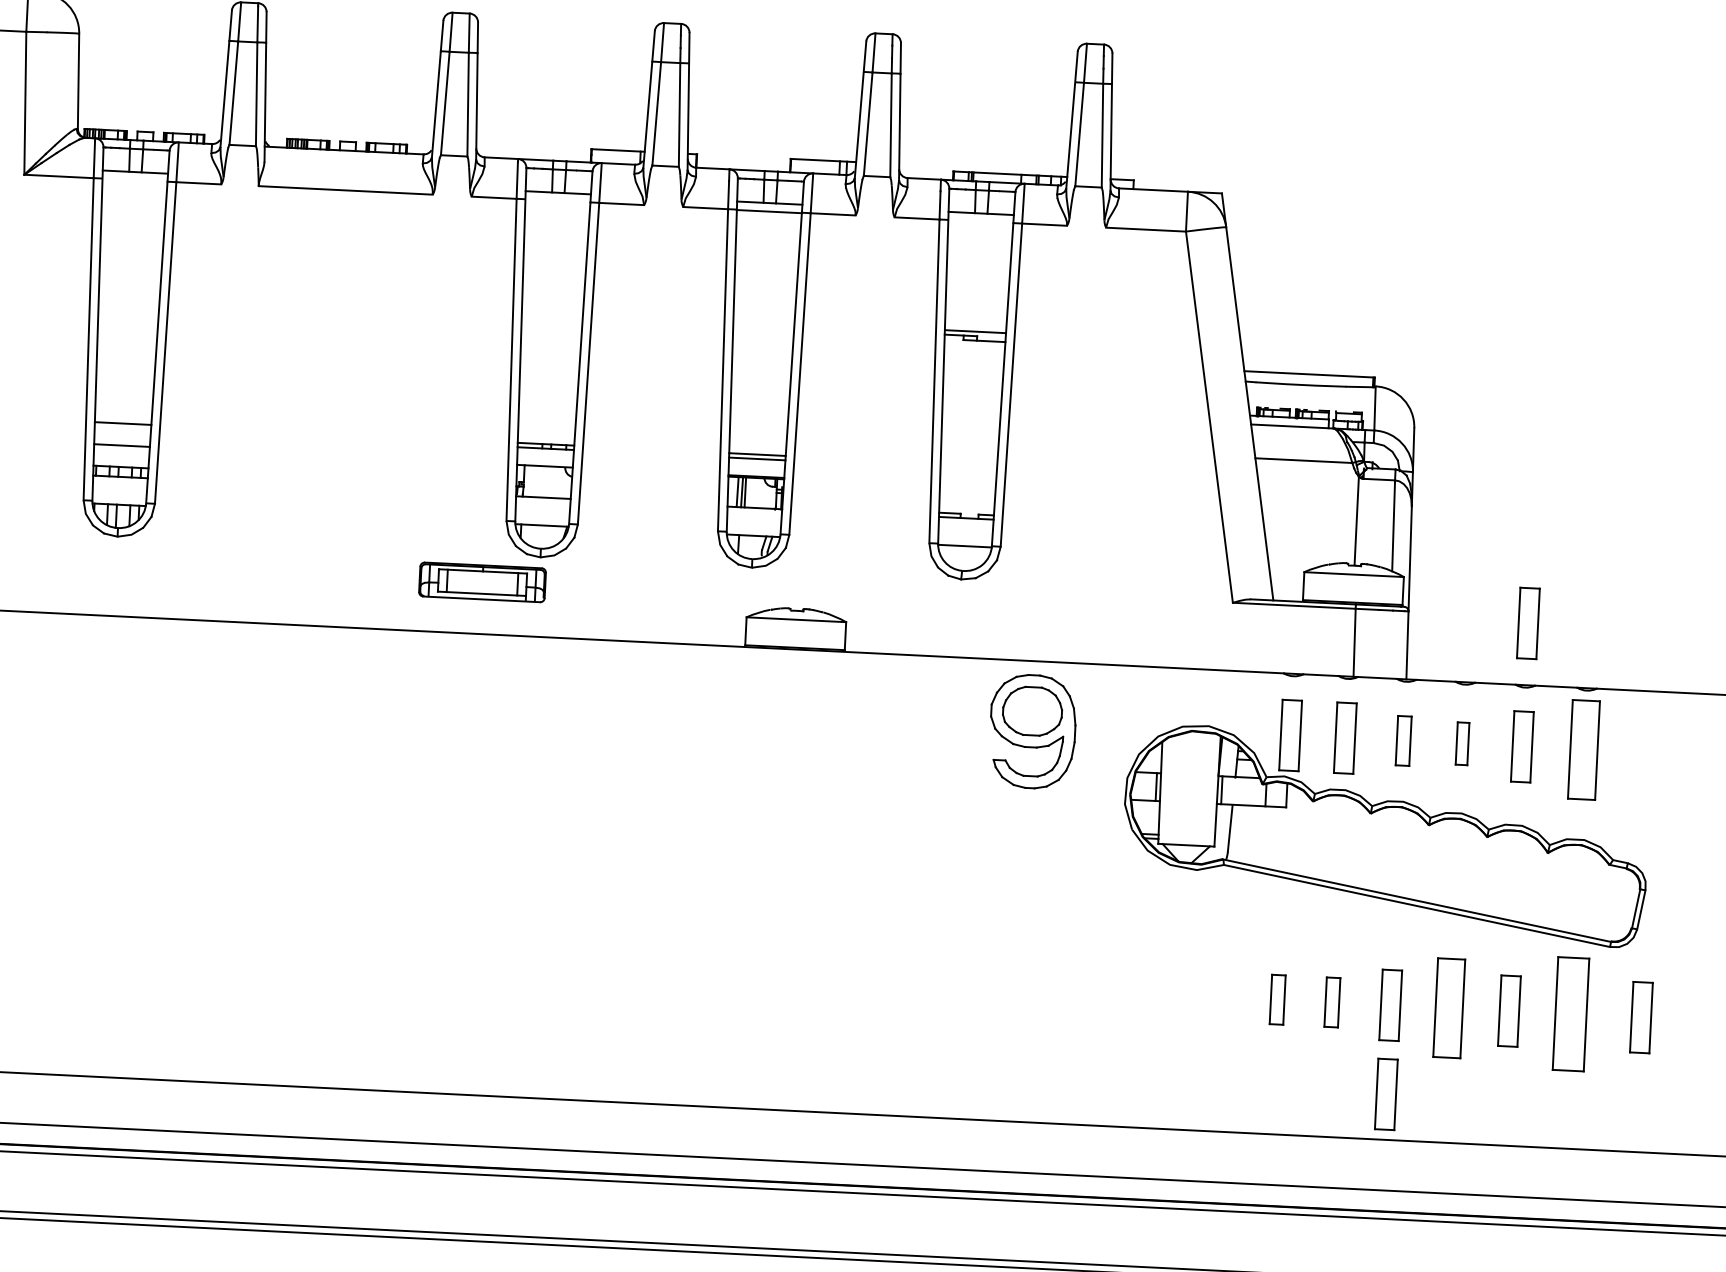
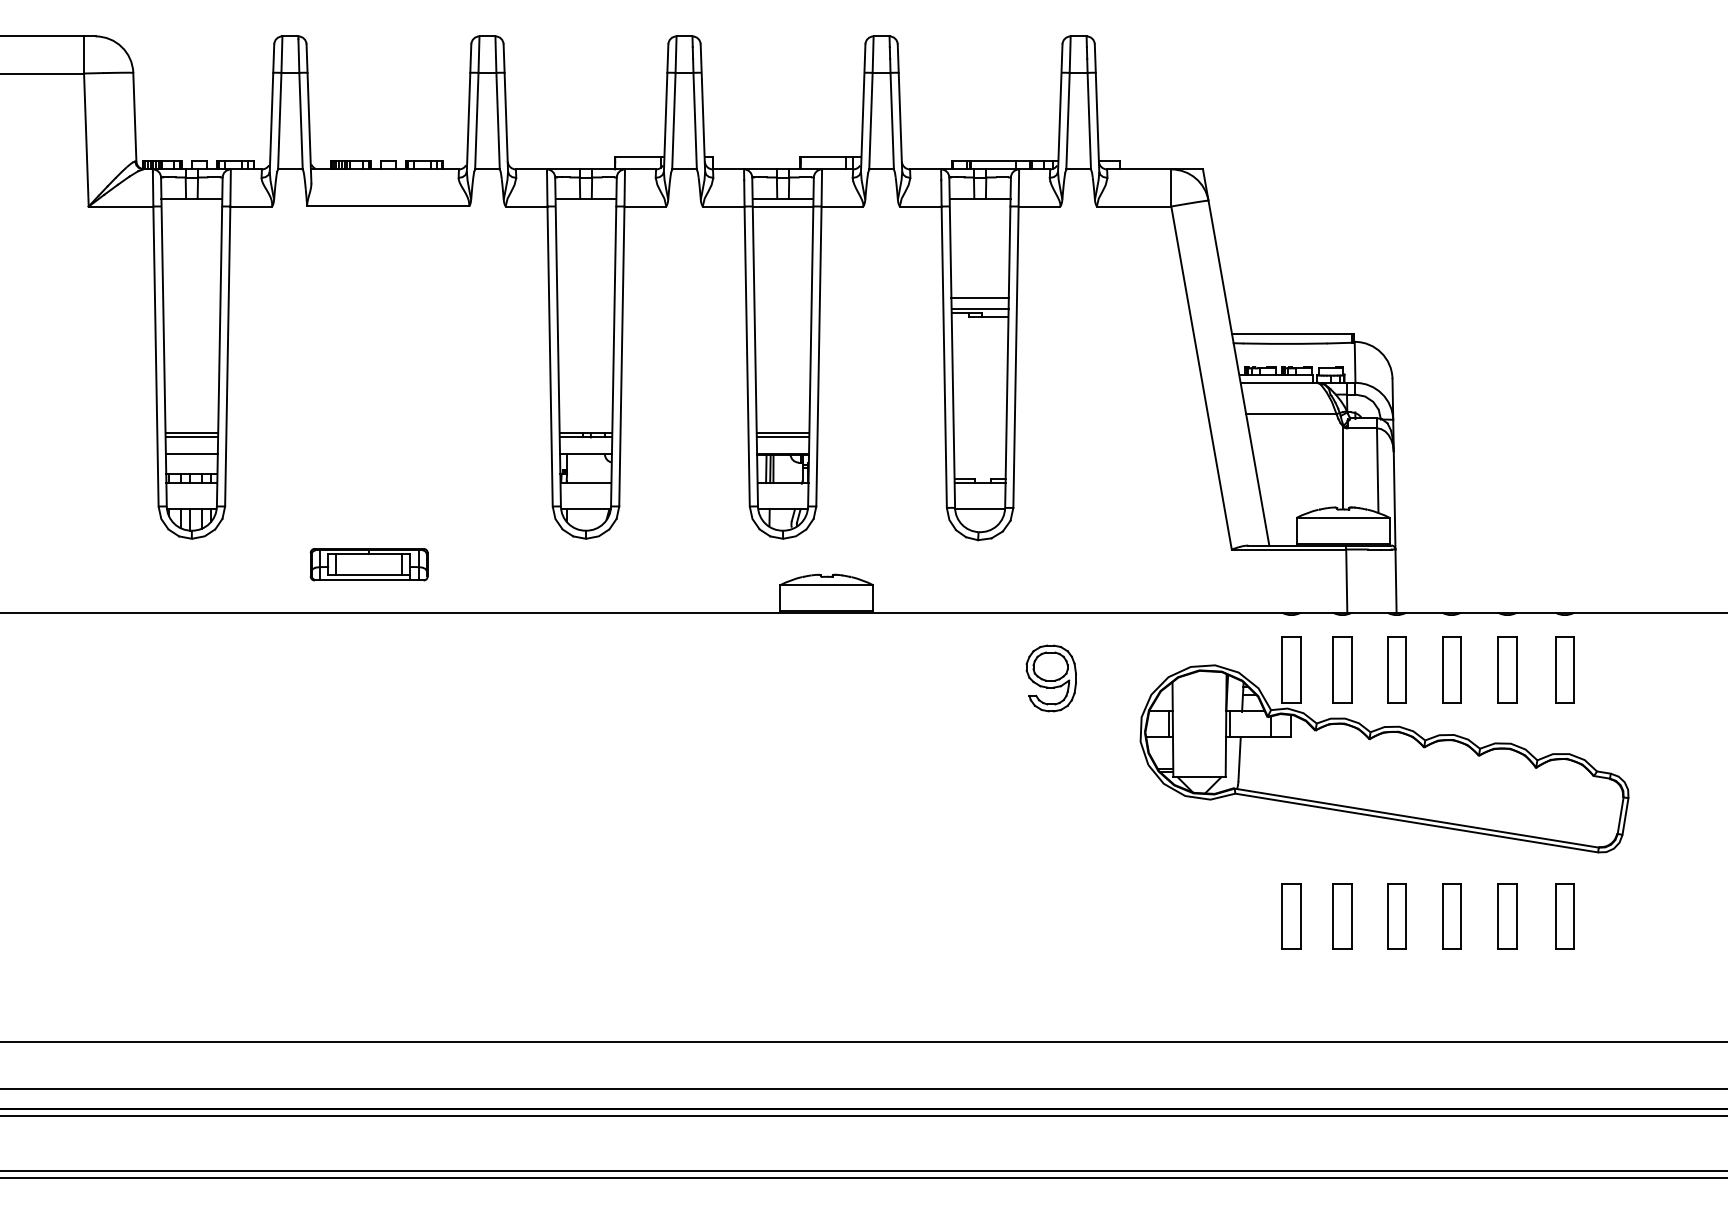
line: (975, 319) -> (979, 297), added
line: (122, 428) -> (191, 437), added
part: (481, 582) -> (368, 564), moved
part: (1528, 622) -> (1507, 554), removed
part: (1031, 731) -> (1050, 678), size x0.62
part: (1403, 740) -> (1396, 669), size x1.43
part: (1462, 743) -> (1451, 669), size x1.67
part: (1583, 748) -> (1564, 669), size x0.71
part: (1277, 999) -> (1291, 916), size x1.43
part: (1332, 1002) -> (1342, 916), size x1.43
part: (1449, 1008) -> (1451, 916), size x0.71
part: (1570, 1014) -> (1564, 916), size x0.62
part: (1641, 1017) -> (1630, 916), removed
part: (1386, 1094) -> (1396, 999), removed

